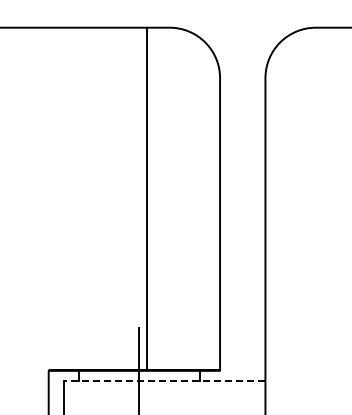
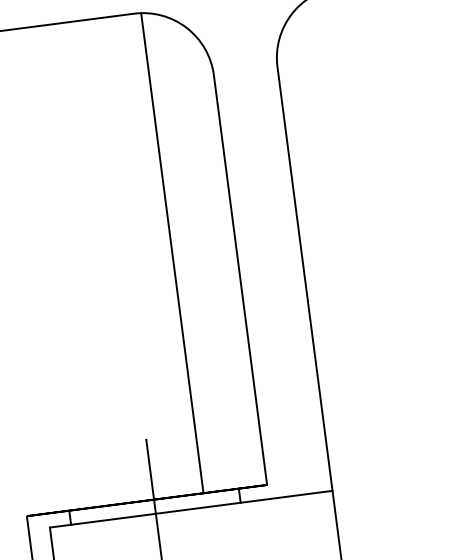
line: (146, 198) -> (171, 252), moved
line: (164, 380) -> (191, 509), dashed -> solid

